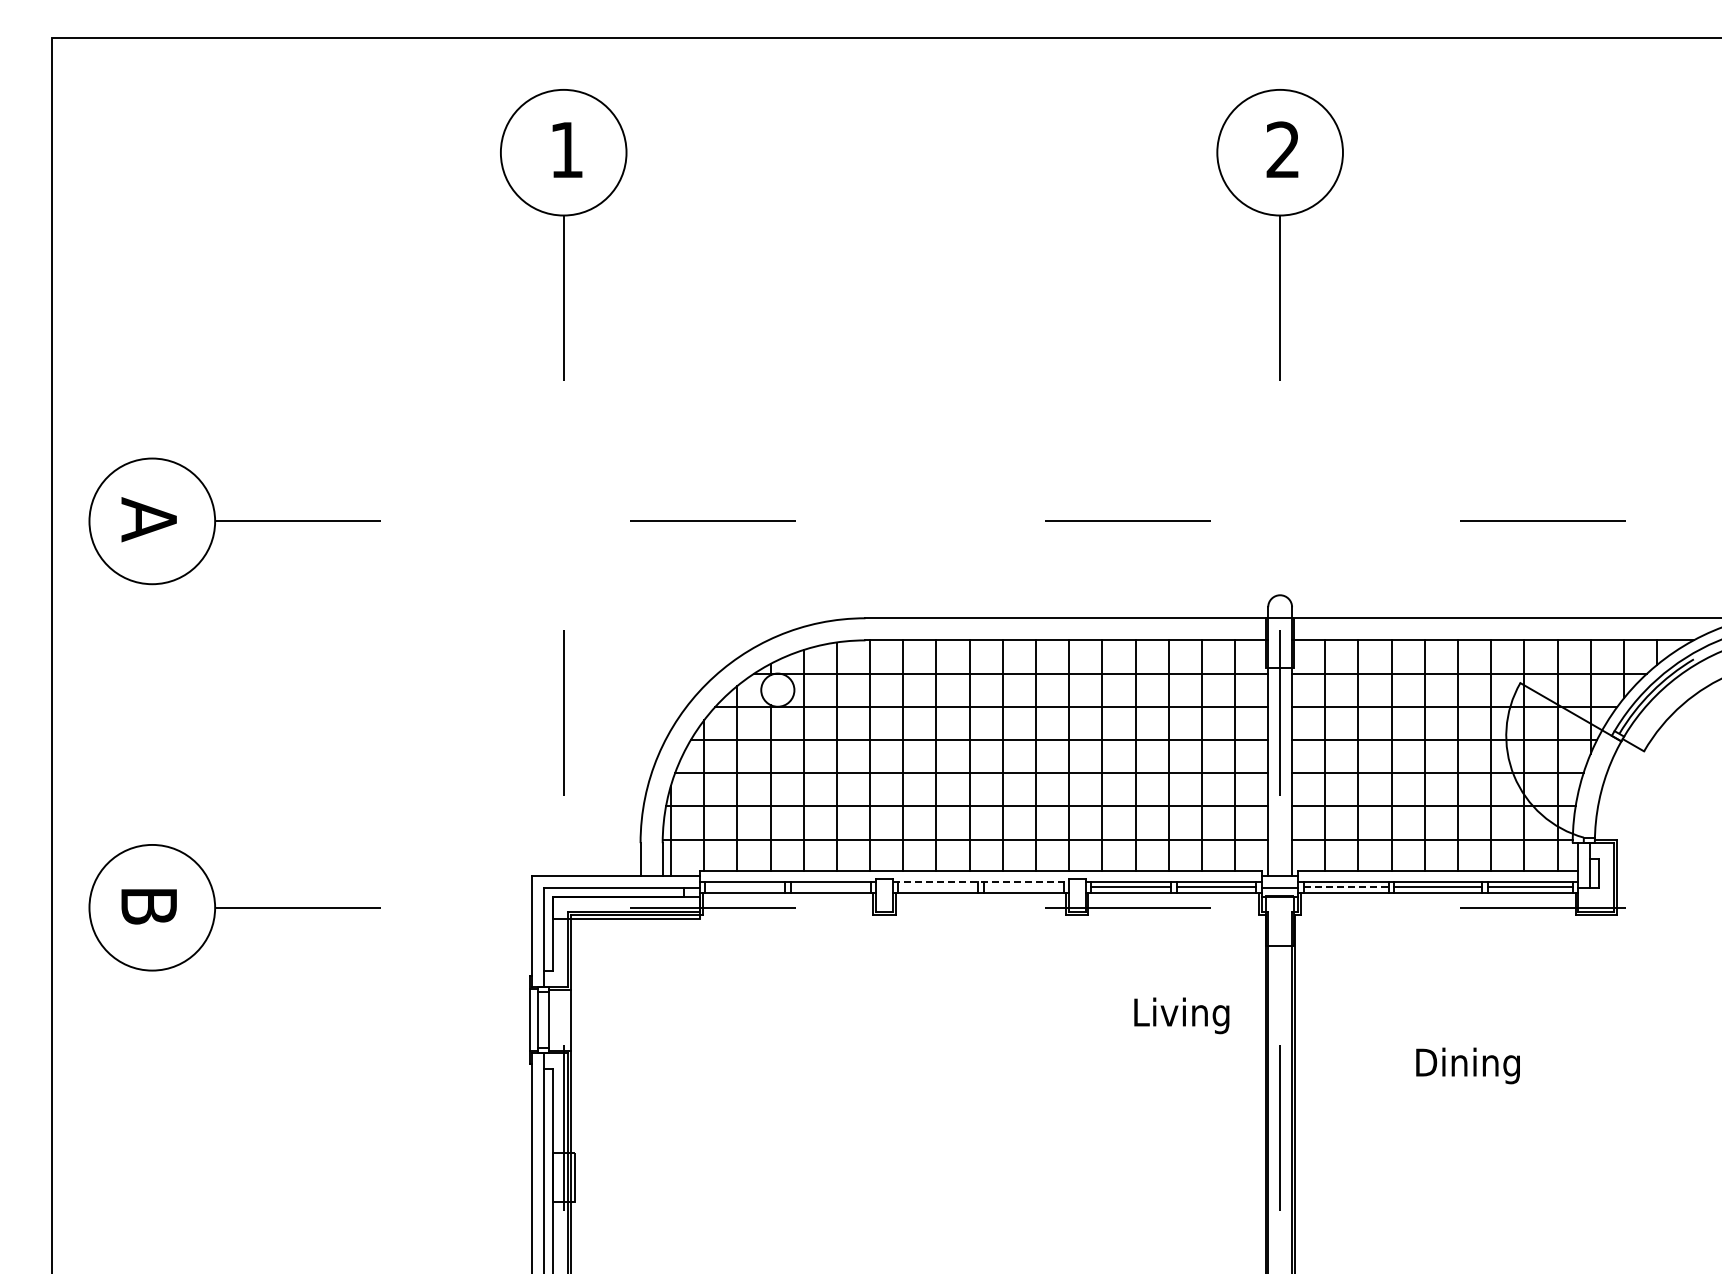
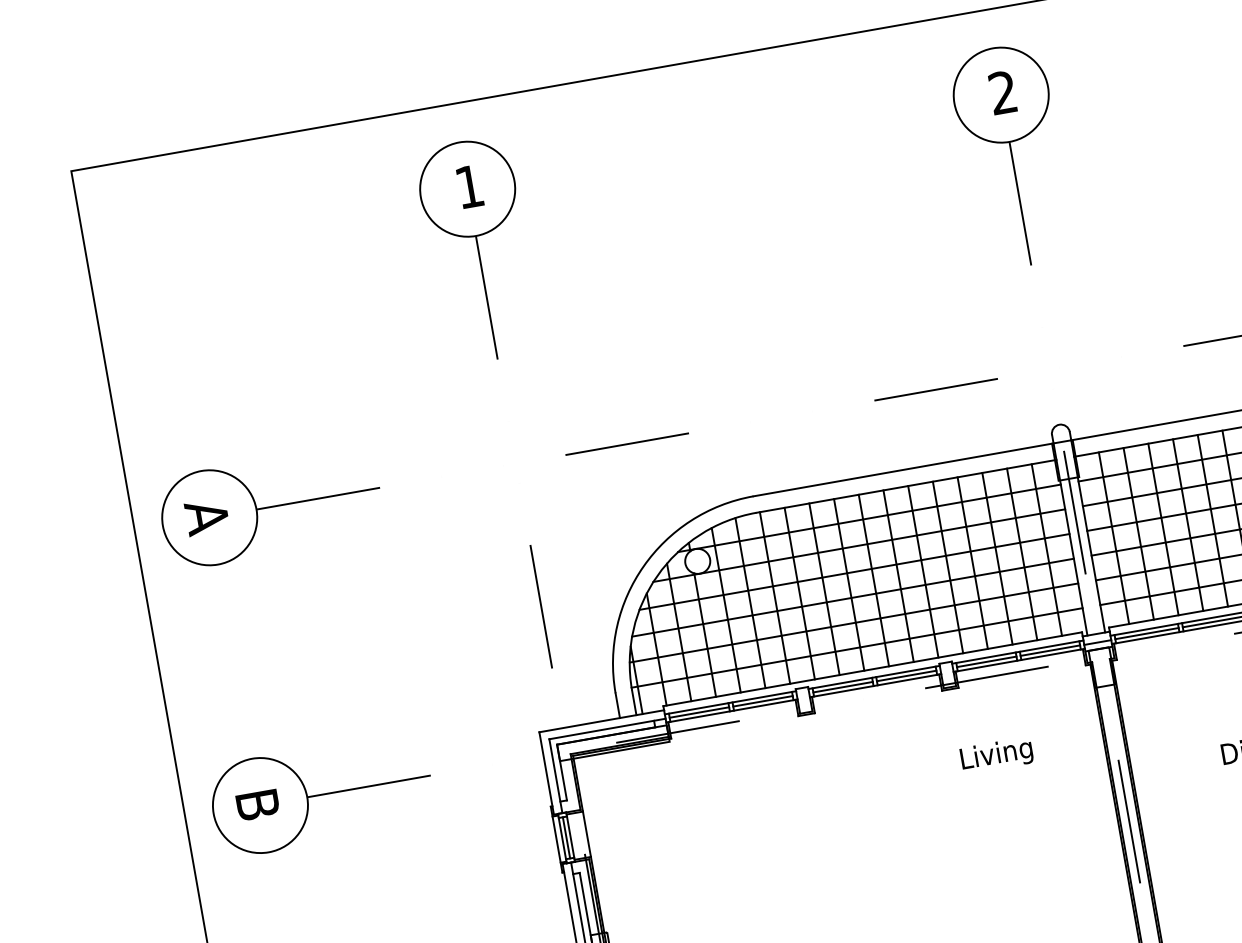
line: (981, 881) -> (874, 677), dashed -> solid
line: (745, 887) -> (699, 712), added
line: (830, 887) -> (762, 701), added
line: (938, 887) -> (843, 687), added
line: (1023, 887) -> (906, 676), added
line: (1346, 887) -> (1147, 633), dashed -> solid
text: (1181, 1015) -> (996, 755), moved
line: (543, 1019) -> (566, 837), added

